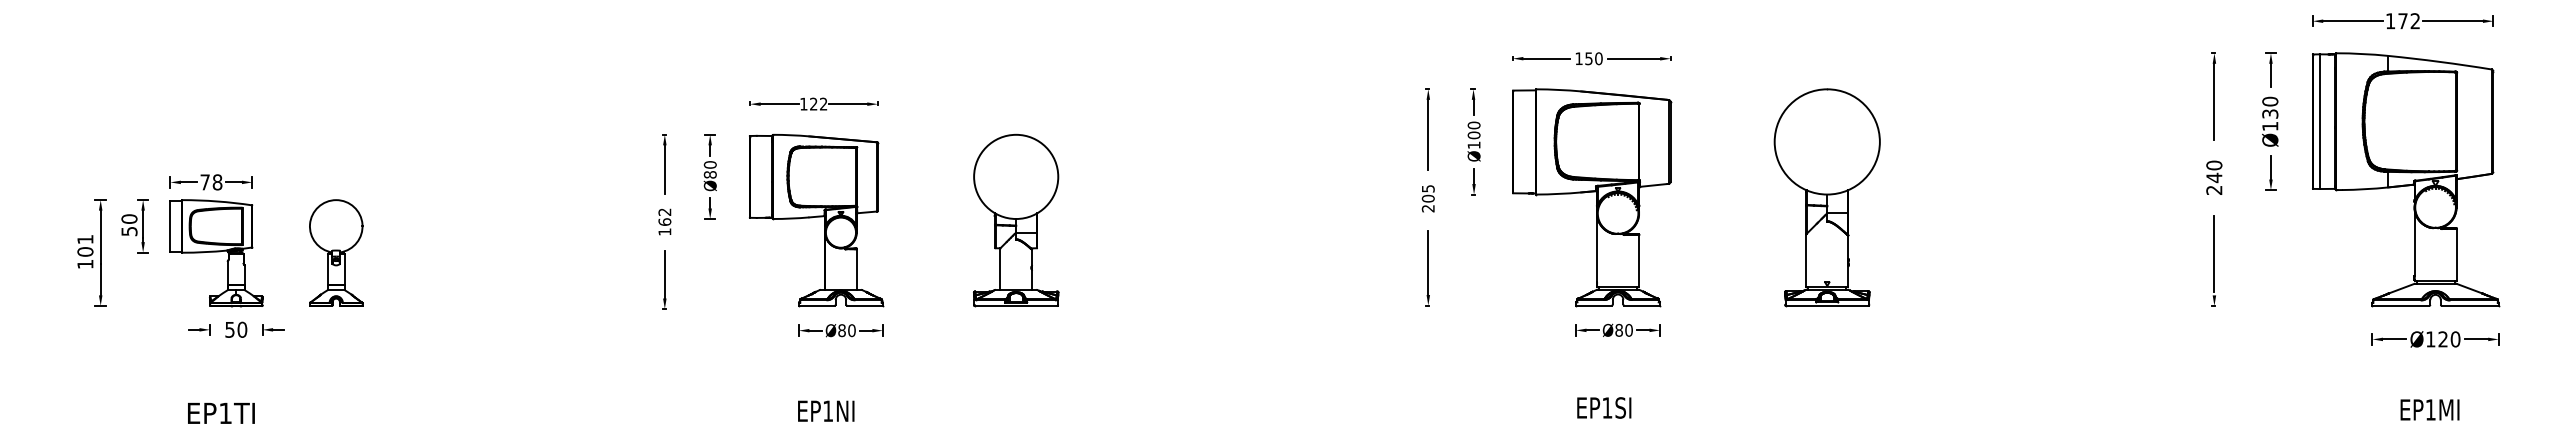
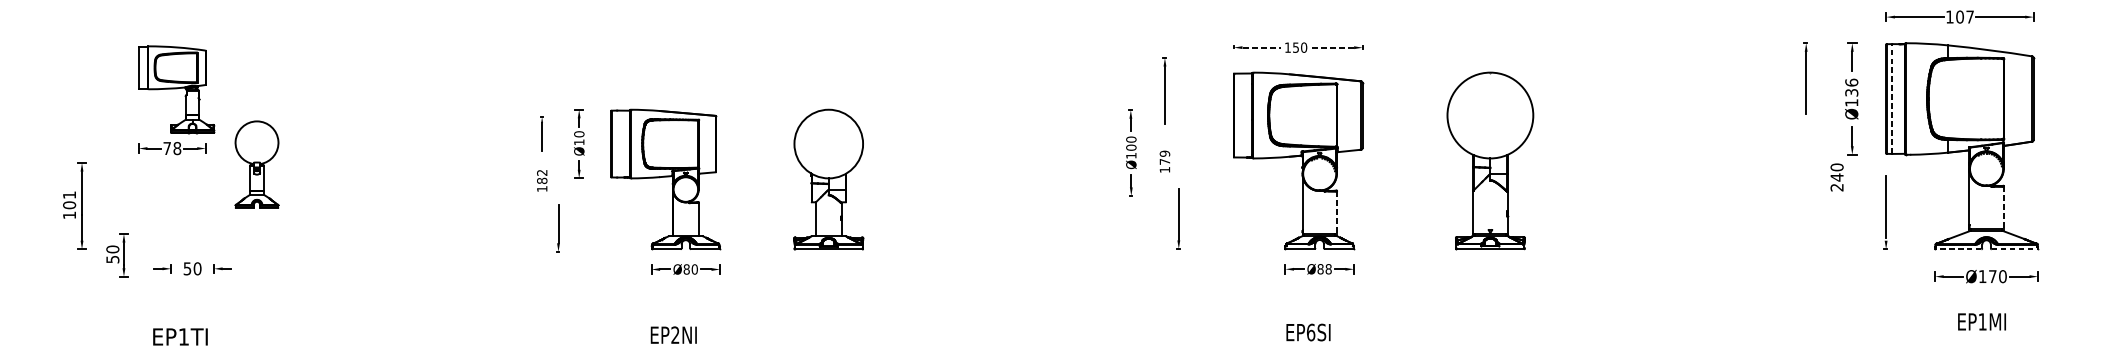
text: (2408, 21) -> (1964, 17), 172 -> 107
line: (1547, 58) -> (1262, 47), solid -> dashed
line: (1633, 58) -> (1332, 47), solid -> dashed
text: (2269, 101) -> (1851, 82), Ø130 -> Ø136
part: (813, 103) -> (663, 84), removed
line: (2319, 121) -> (1891, 98), solid -> dashed
part: (1427, 129) -> (1164, 90), moved
part: (1473, 141) -> (1130, 152), moved
part: (664, 164) -> (541, 133), size x0.7
text: (709, 174) -> (578, 142), Ø80 -> Ø10
text: (2214, 177) -> (1837, 177), moved
text: (1427, 198) -> (1164, 161), 205 -> 179
text: (664, 221) -> (541, 180), 162 -> 182
part: (134, 226) -> (116, 255), moved
part: (336, 252) -> (257, 164), moved
part: (216, 253) -> (176, 89), moved
line: (2456, 254) -> (2003, 207), solid -> dashed
line: (1639, 260) -> (1337, 212), solid -> dashed
part: (2213, 260) -> (1885, 212), moved
part: (1427, 268) -> (1178, 218), moved
part: (664, 279) -> (558, 227), moved
line: (2400, 305) -> (1957, 248), solid -> dashed
line: (2470, 305) -> (2015, 248), solid -> dashed
text: (1628, 330) -> (1328, 269), Ø80 -> Ø88
text: (2442, 339) -> (1992, 276), Ø120 -> Ø170
text: (1607, 407) -> (1311, 332), EP1SI -> EP6SI
text: (2429, 409) -> (1981, 321), moved
text: (827, 410) -> (674, 334), EP1NI -> EP2NI

